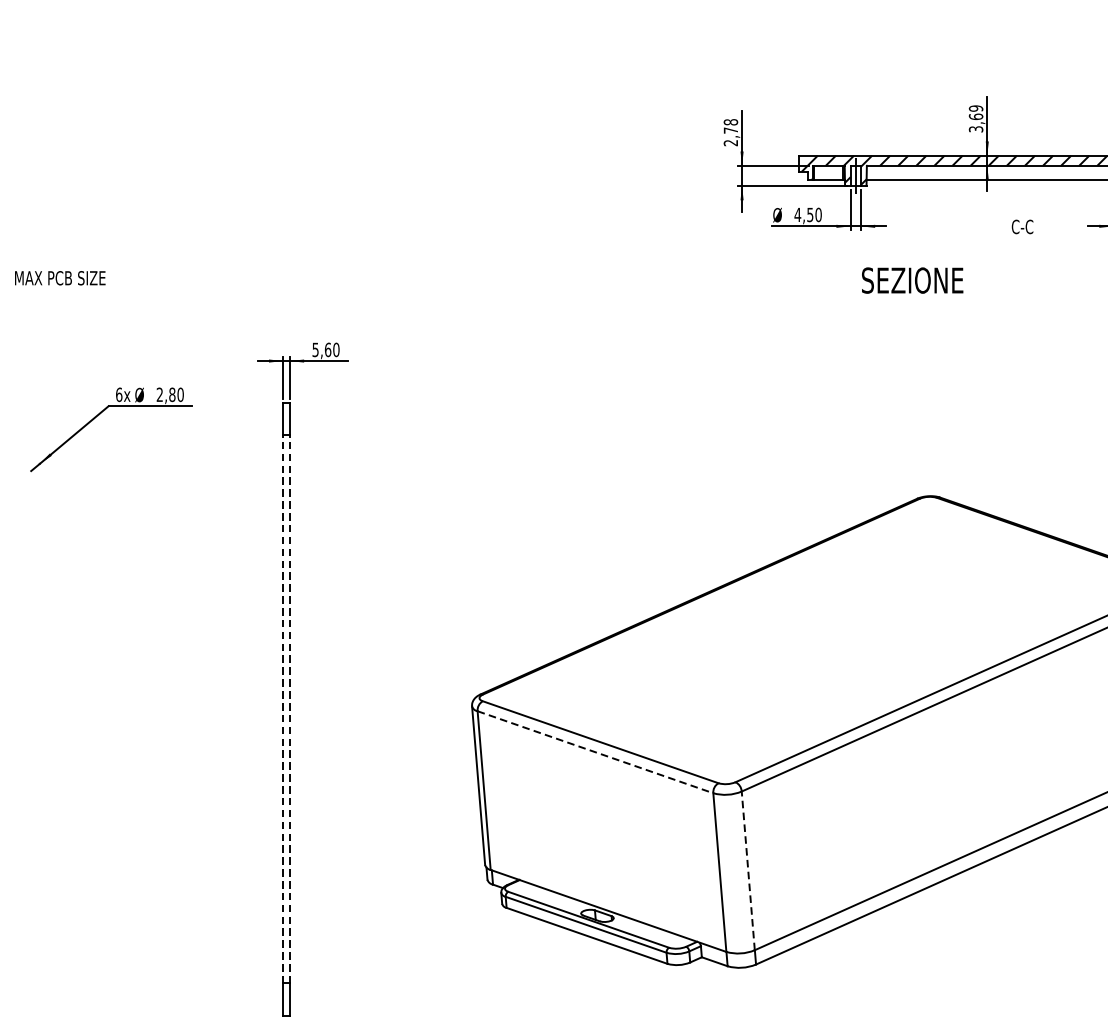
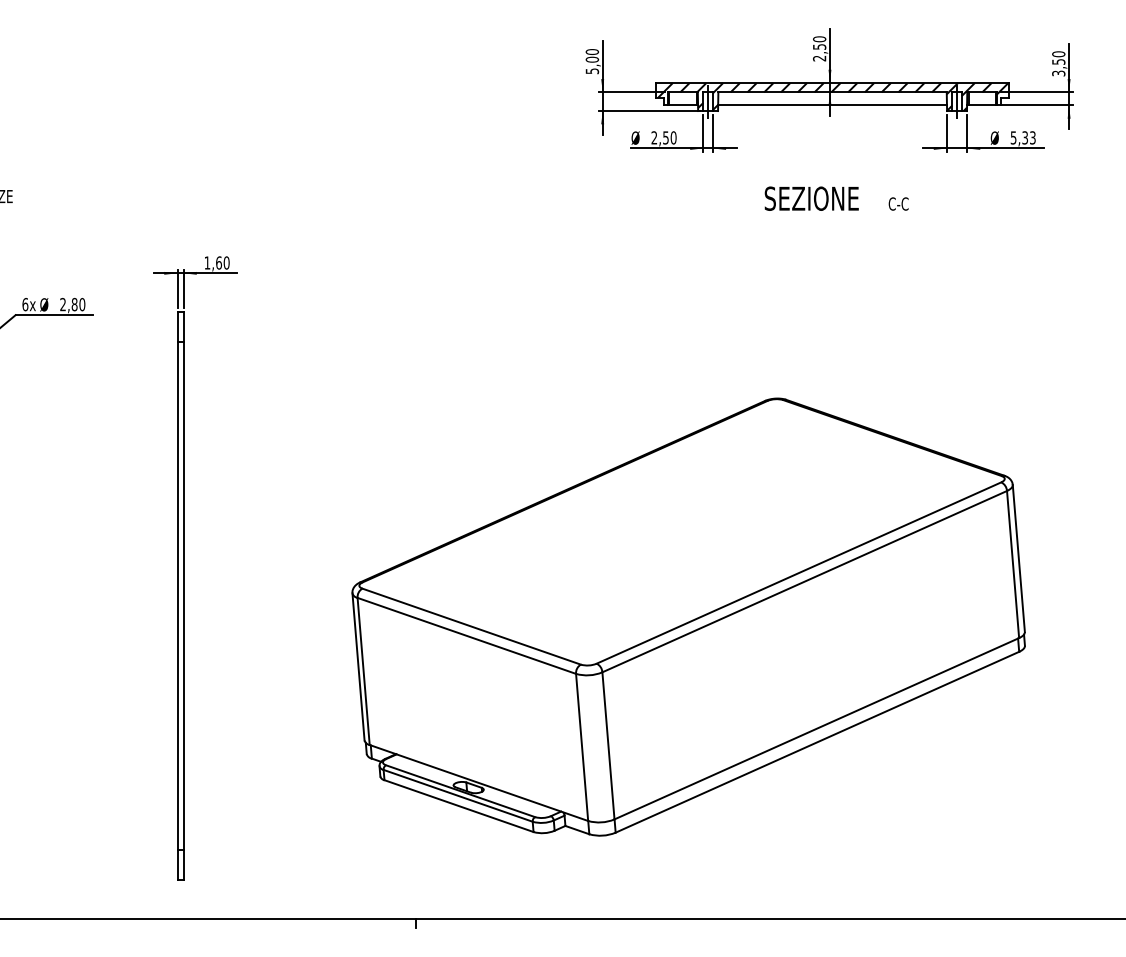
text: (975, 118) -> (819, 48), 3,69 -> 2,50
text: (731, 132) -> (592, 61), 2,78 -> 5,00
text: (797, 214) -> (654, 137), 4,50 -> 2,50
text: (1022, 226) -> (898, 203), moved
text: (912, 280) -> (811, 198), moved
text: (315, 349) -> (207, 262), 5,60 -> 1,60
line: (283, 708) -> (177, 595), dashed -> solid
line: (289, 708) -> (183, 595), dashed -> solid
line: (595, 751) -> (466, 635), dashed -> solid
line: (748, 870) -> (608, 745), dashed -> solid

